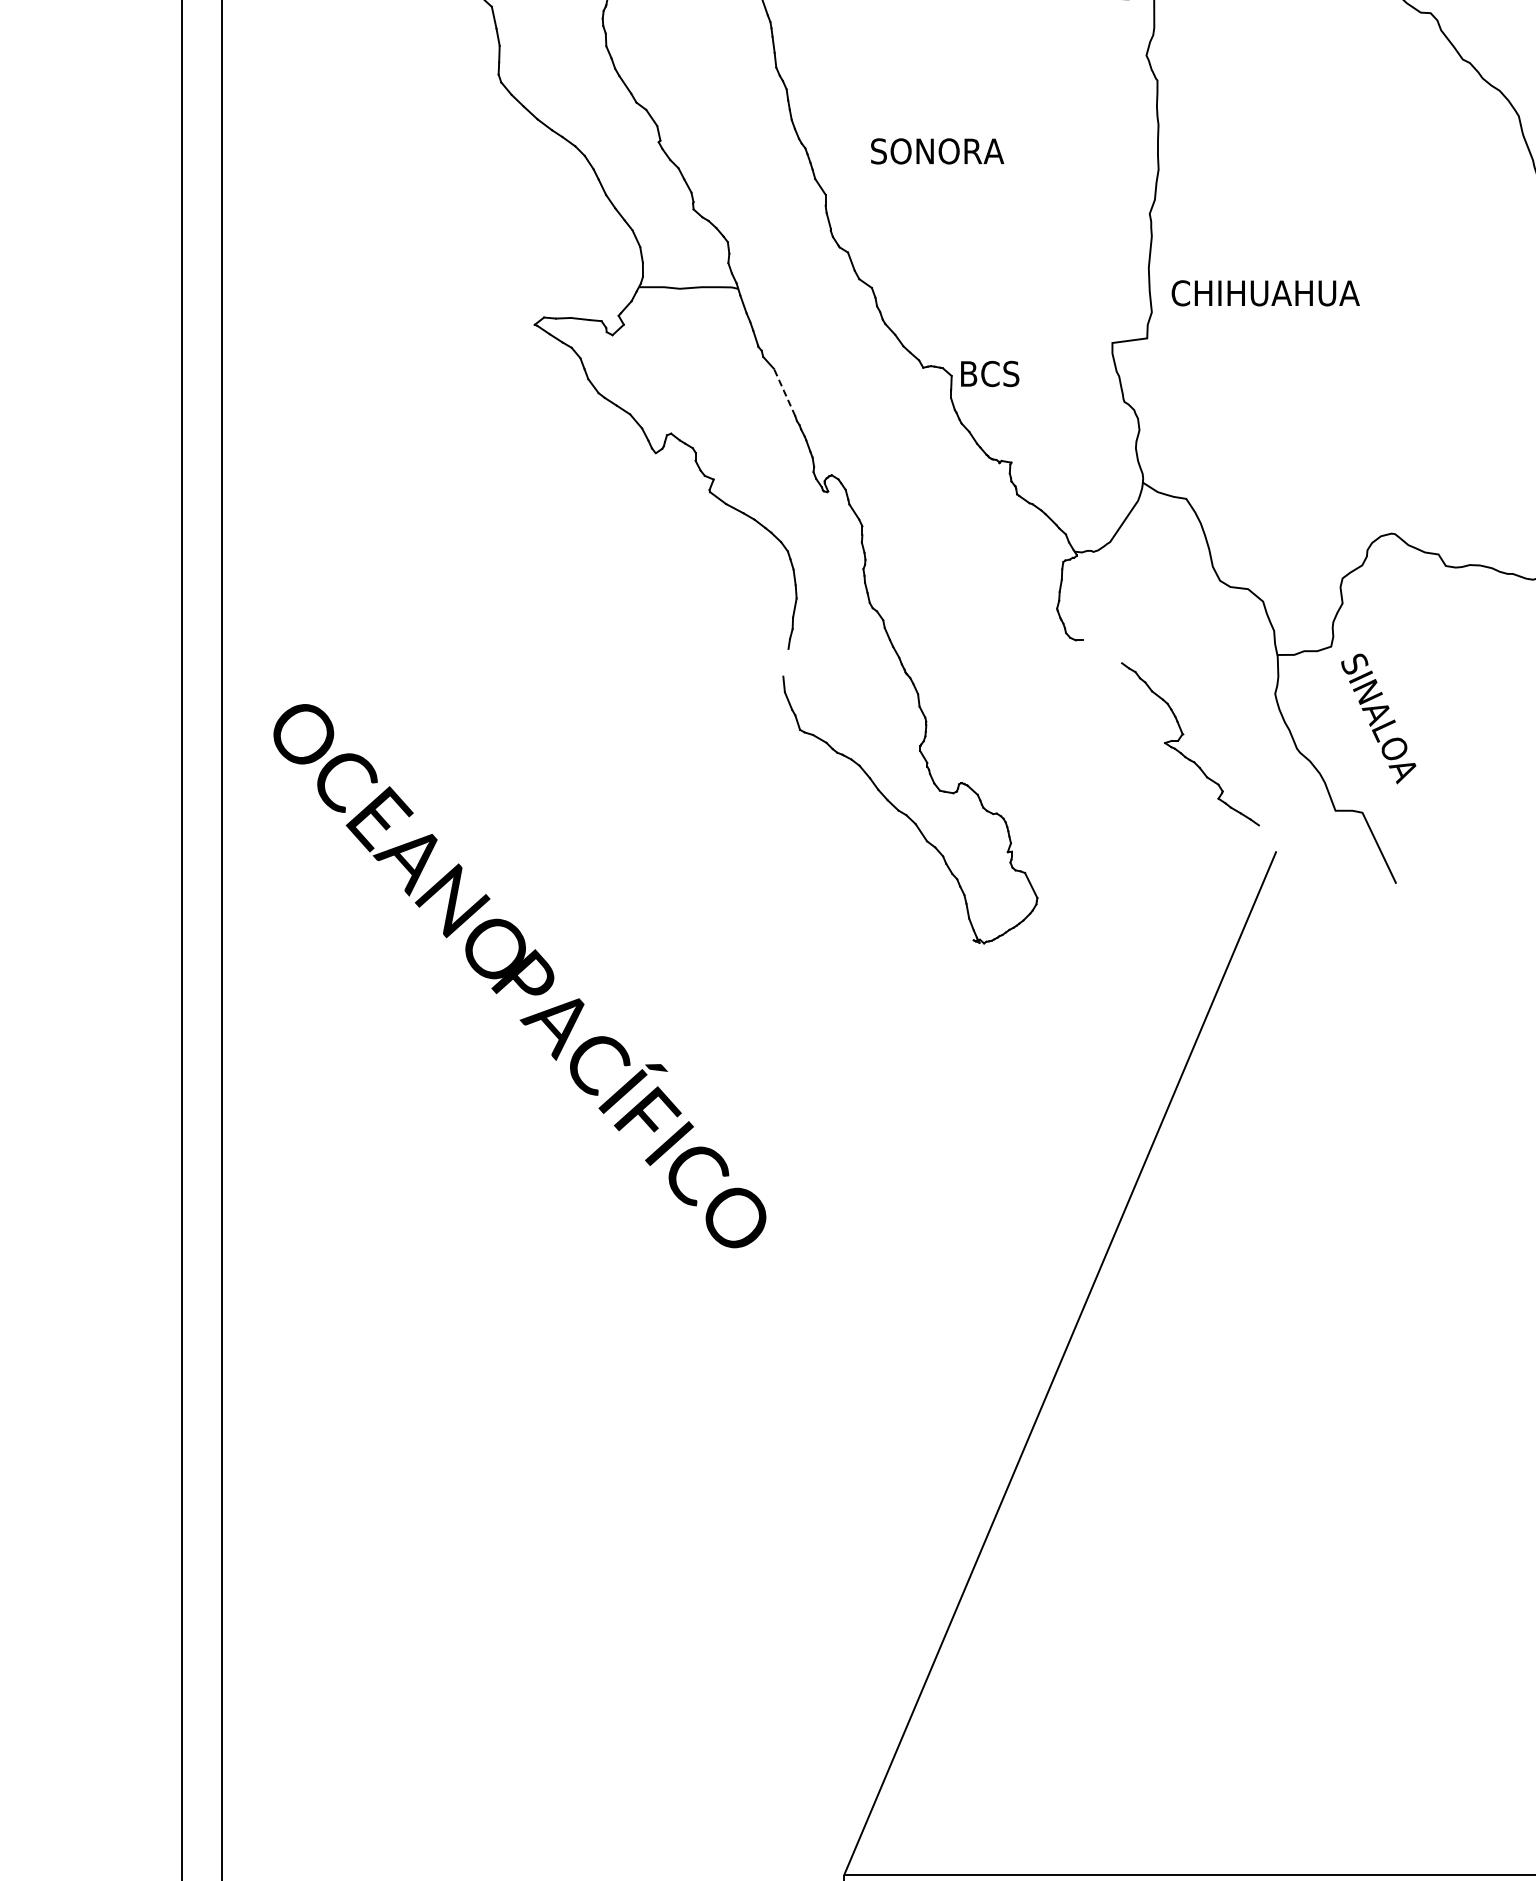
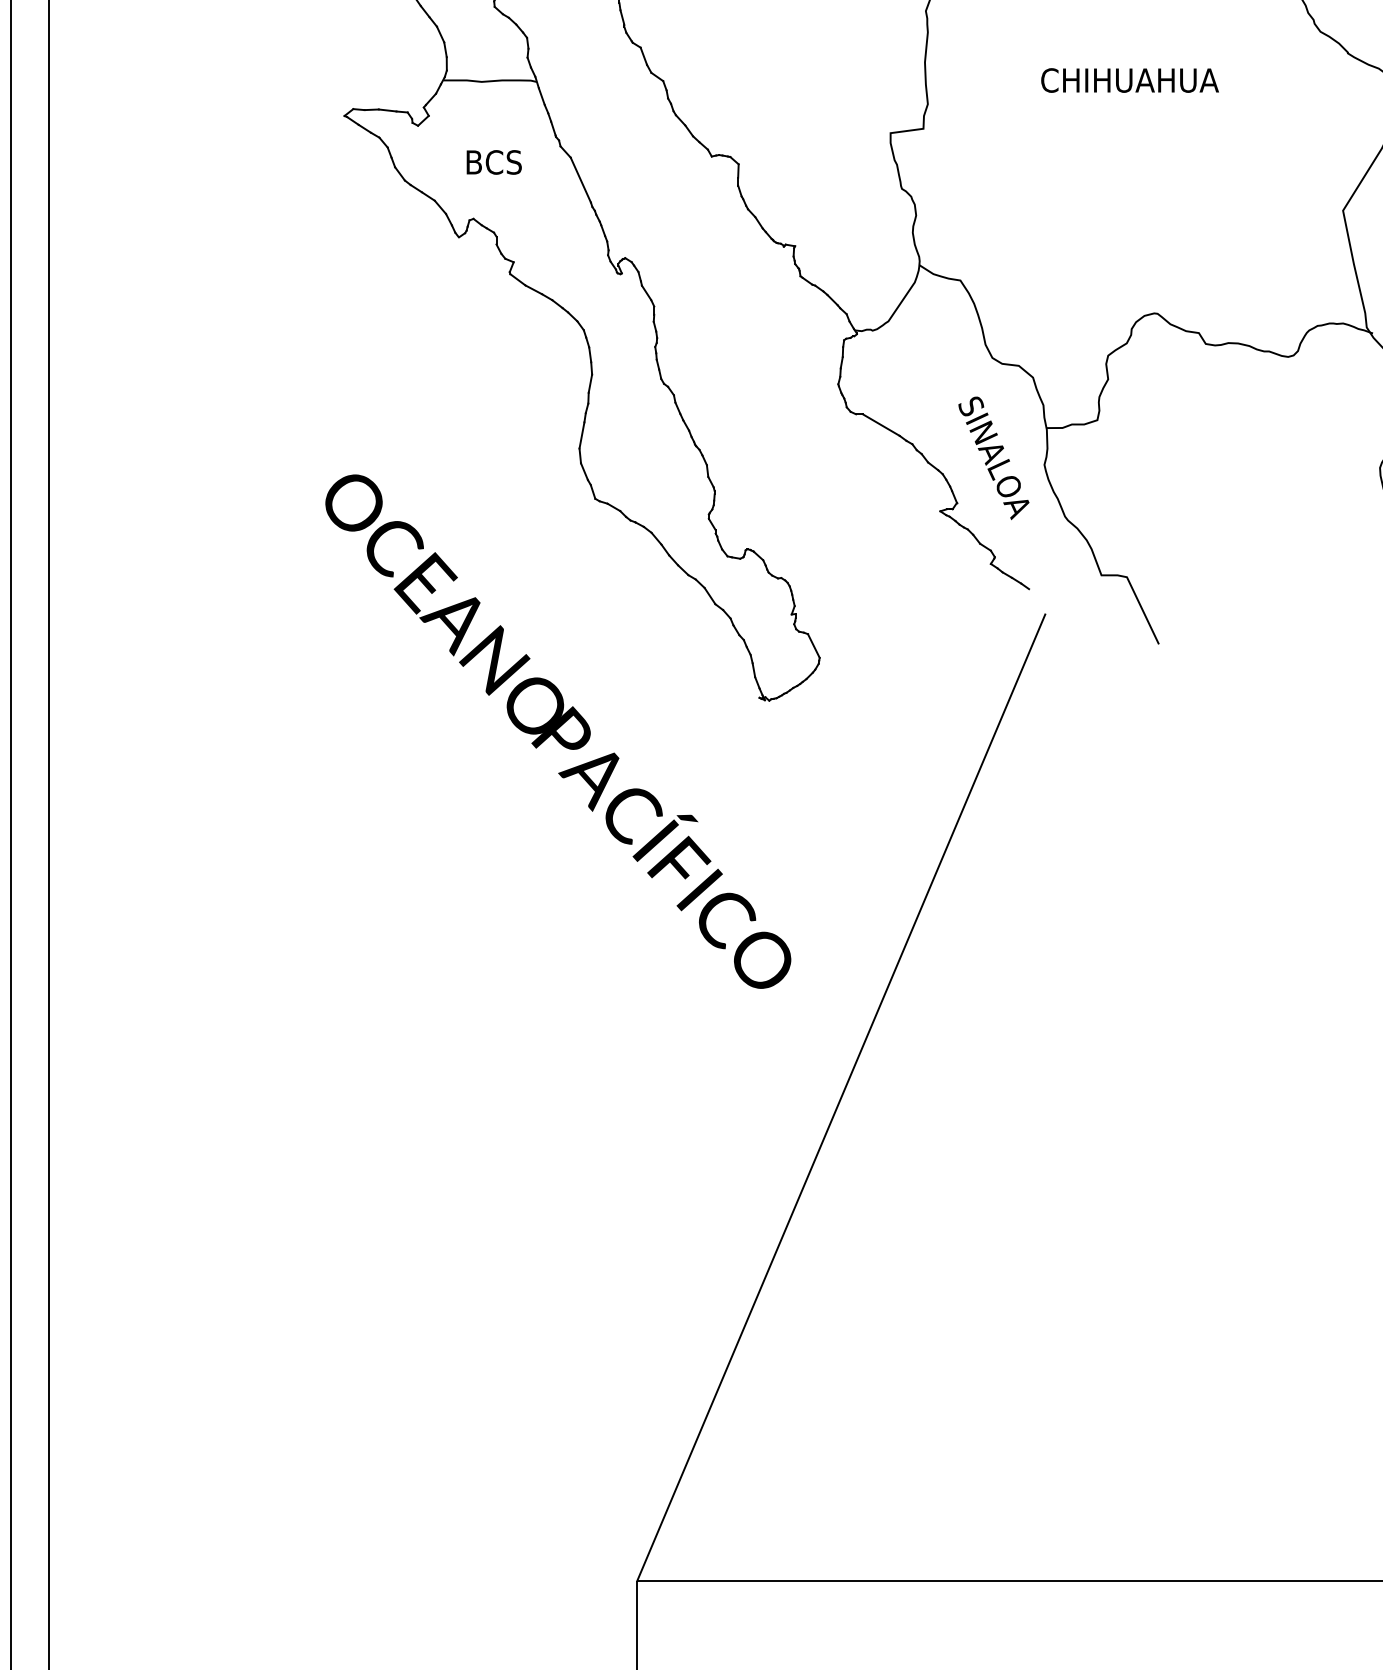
text: (1265, 293) -> (1129, 80), moved
text: (990, 373) -> (494, 161), moved
line: (784, 392) -> (580, 179), dashed -> solid
line: (1102, 651) -> (881, 424), added
line: (785, 662) -> (581, 435), added
text: (1378, 718) -> (993, 457), moved
text: (519, 976) -> (557, 732), moved

